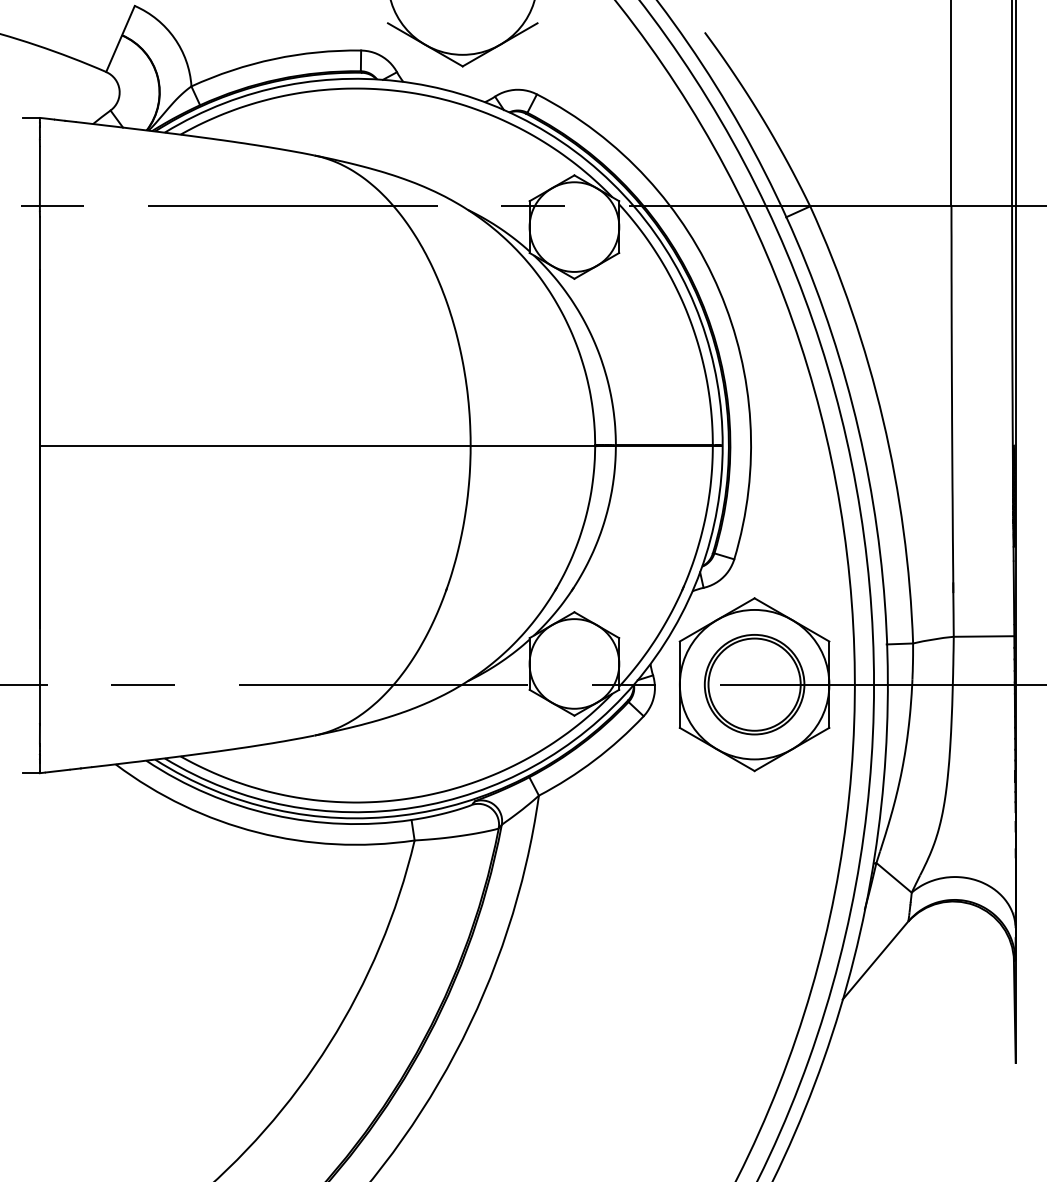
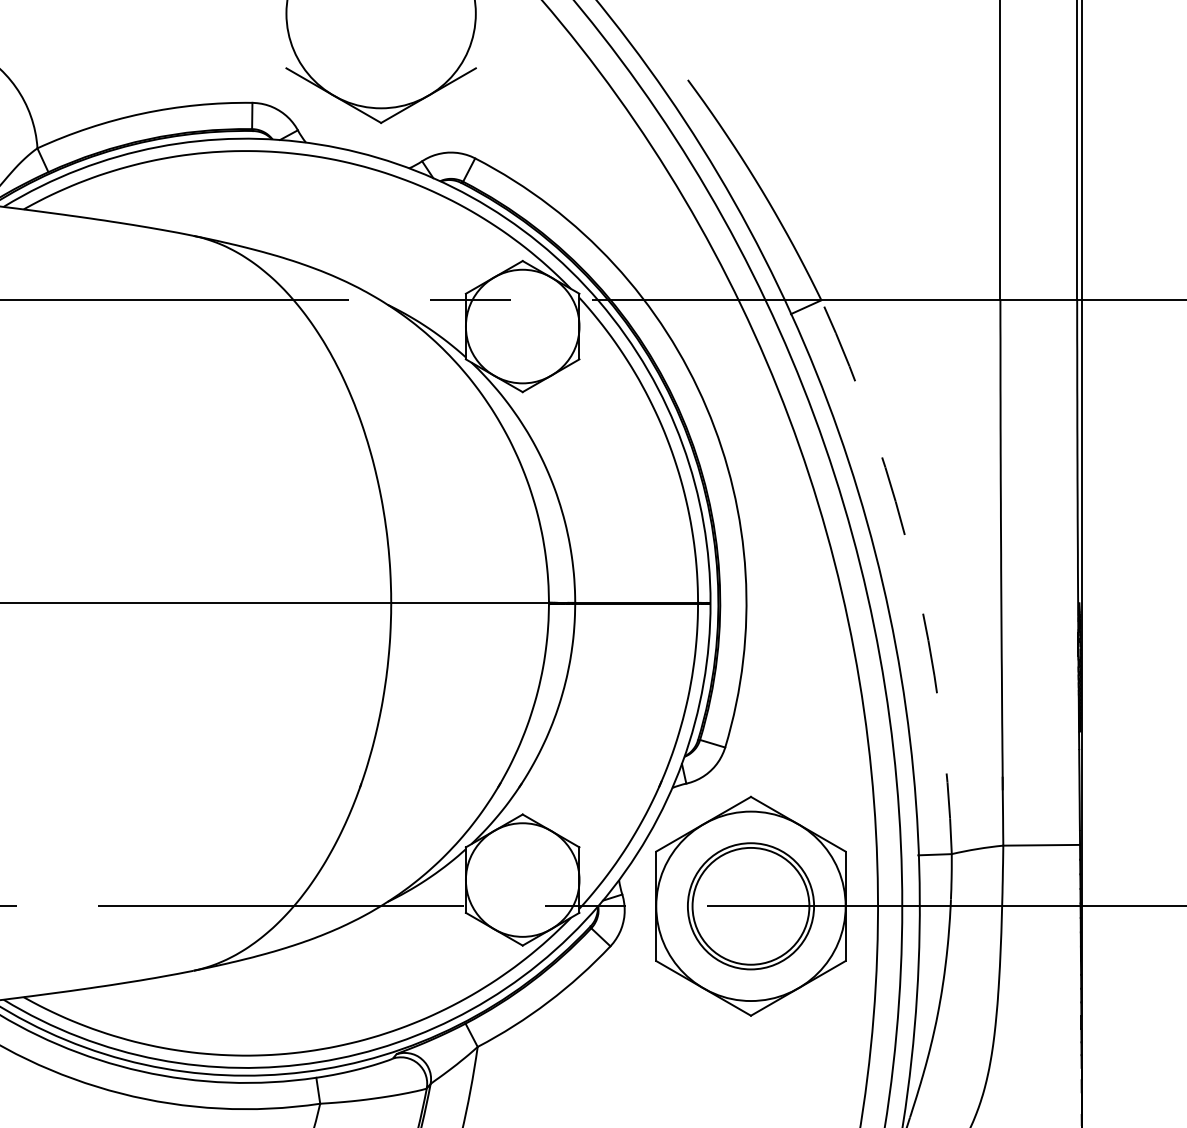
arc: (883, 419) -> (914, 570), solid -> dashed

